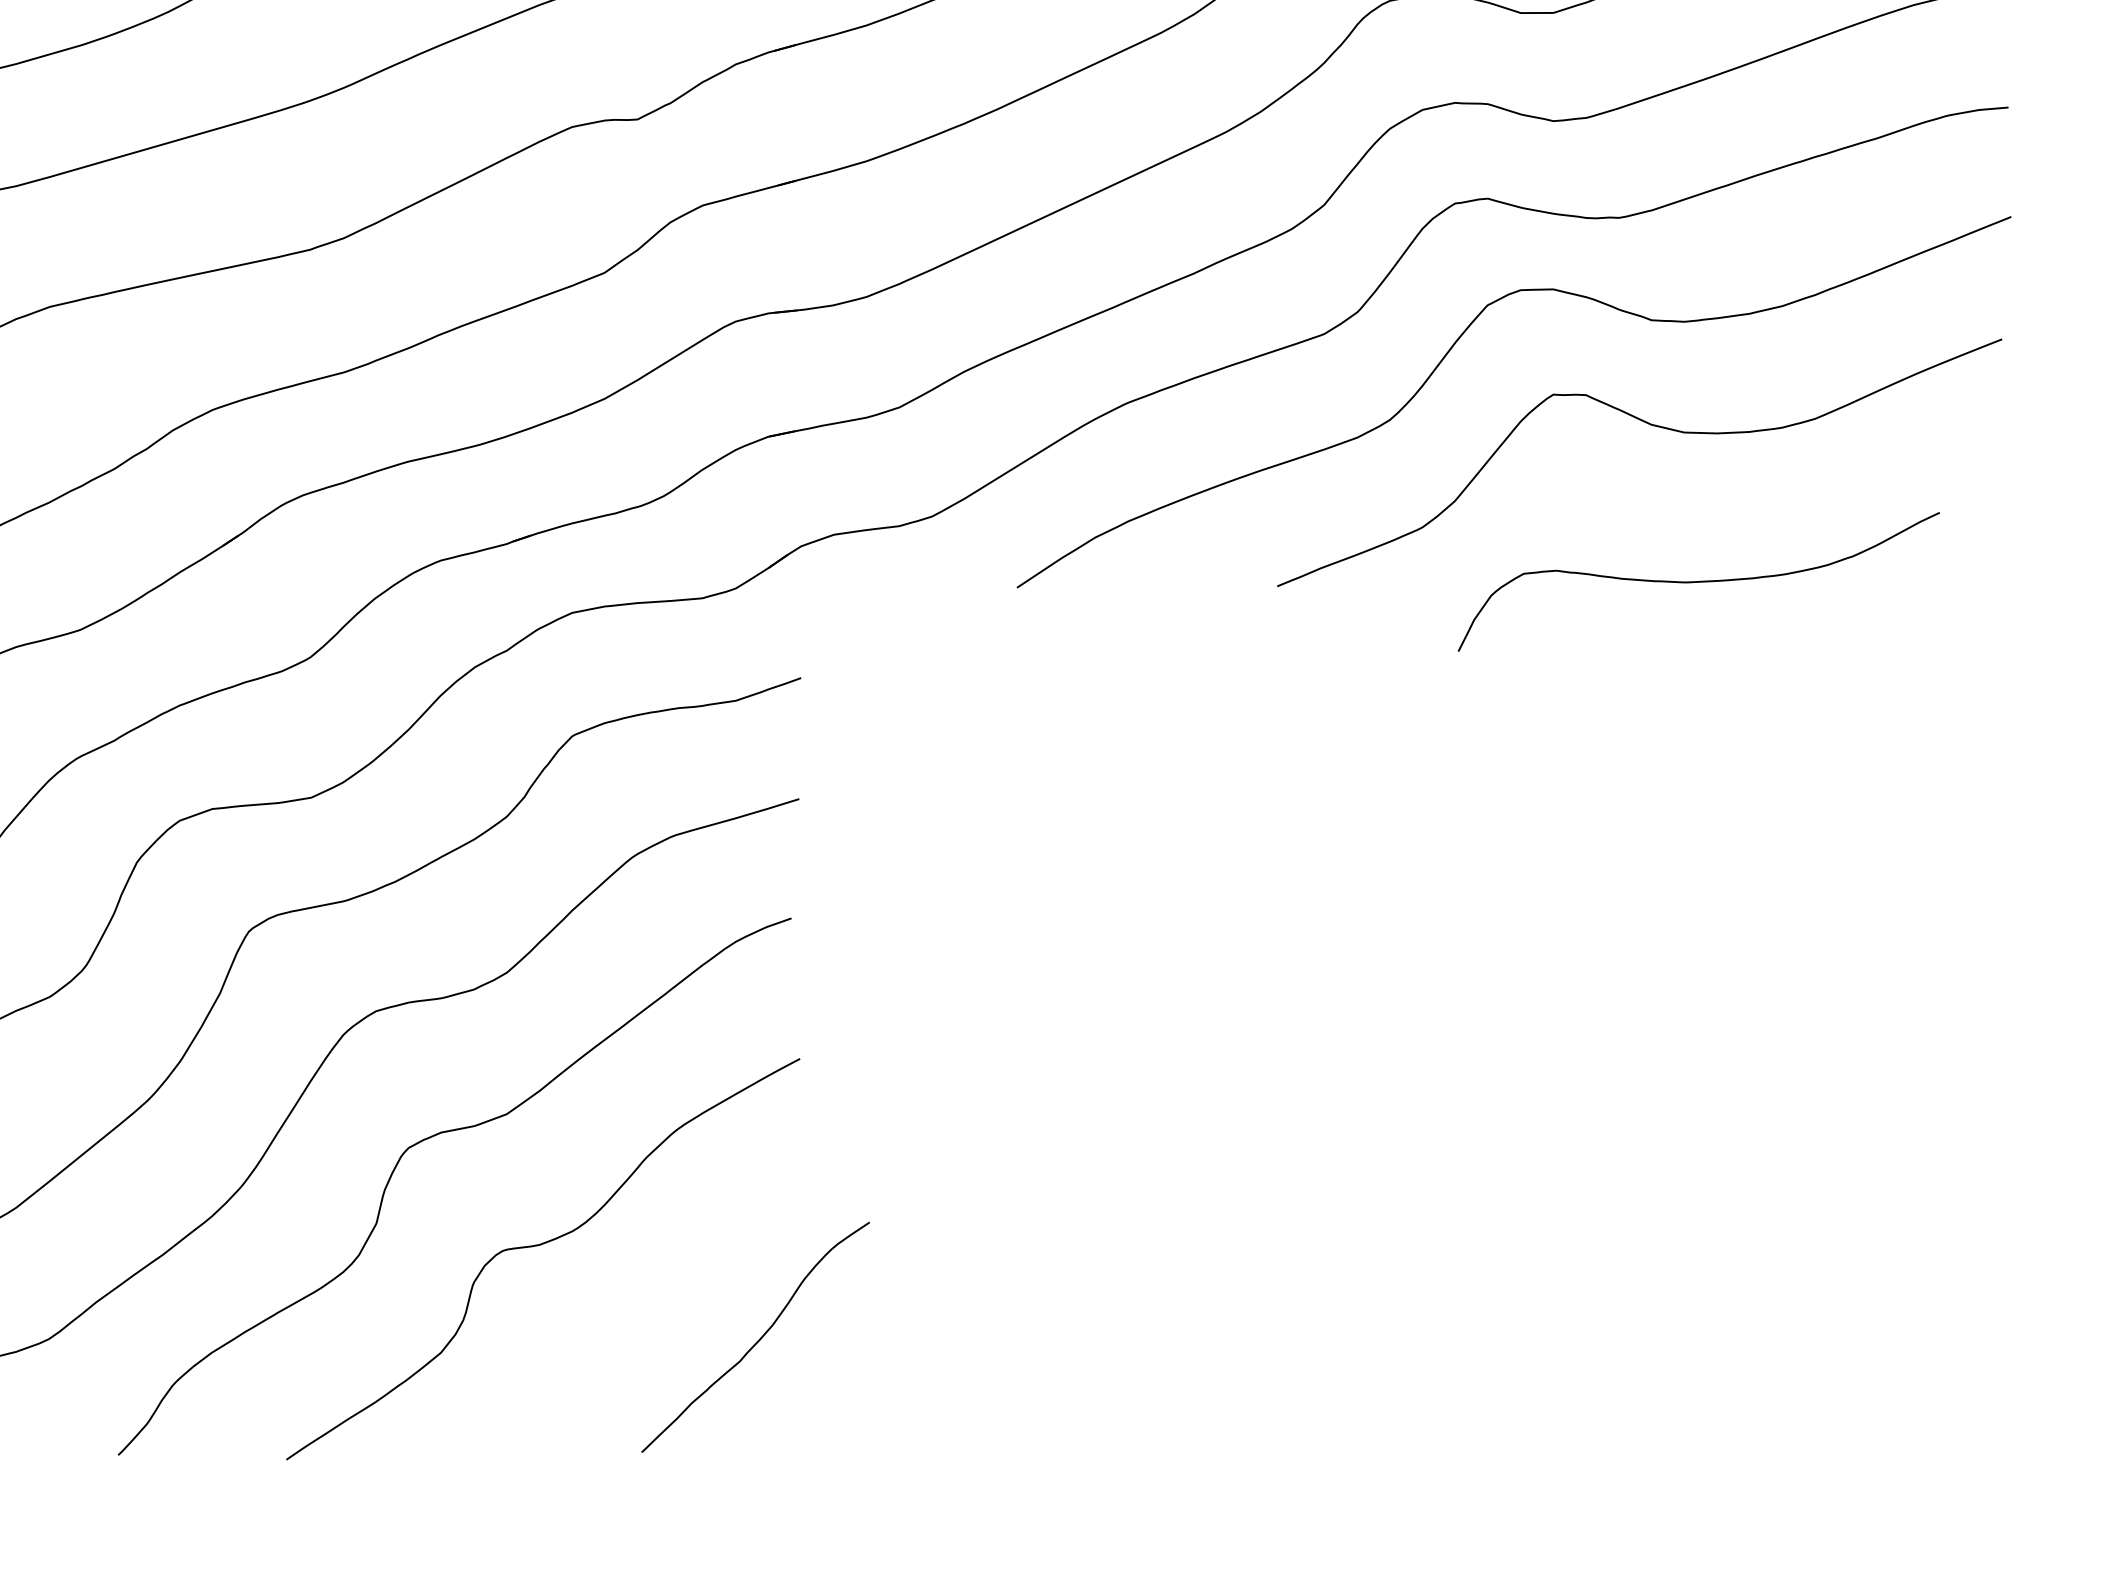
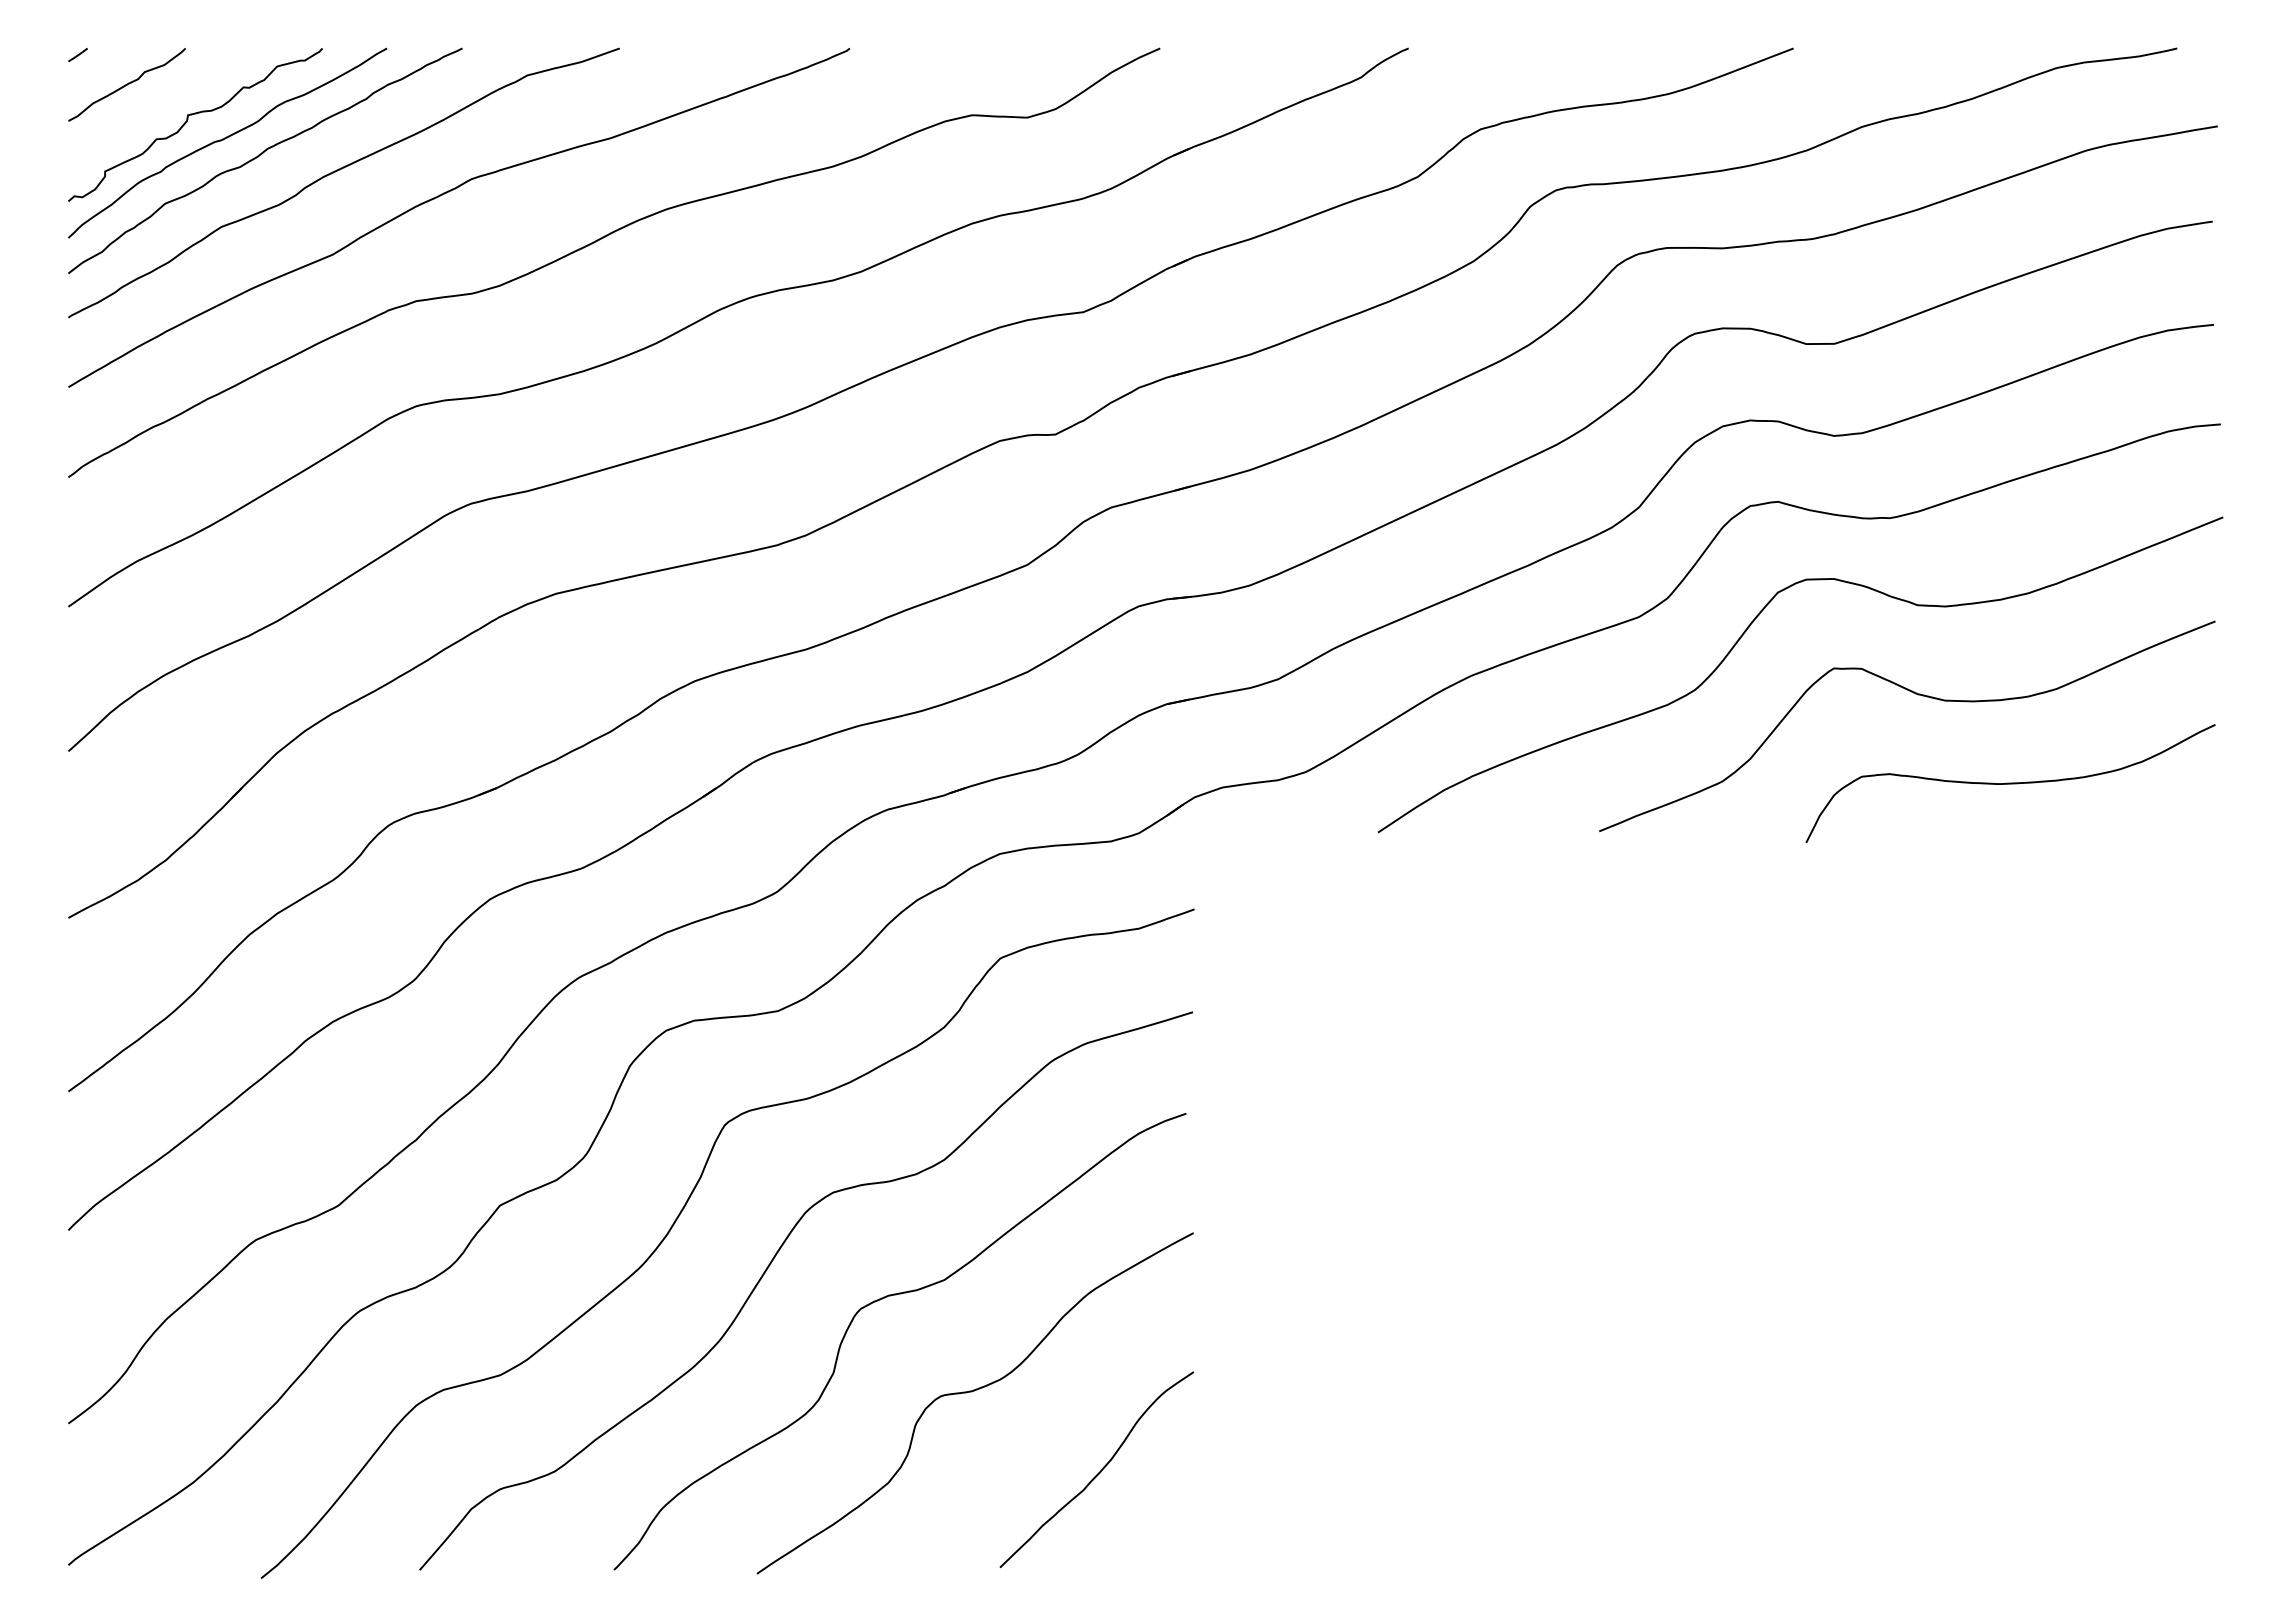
curve: (1698, 581) -> (2010, 783), moved
curve: (758, 1339) -> (1099, 1471), moved

